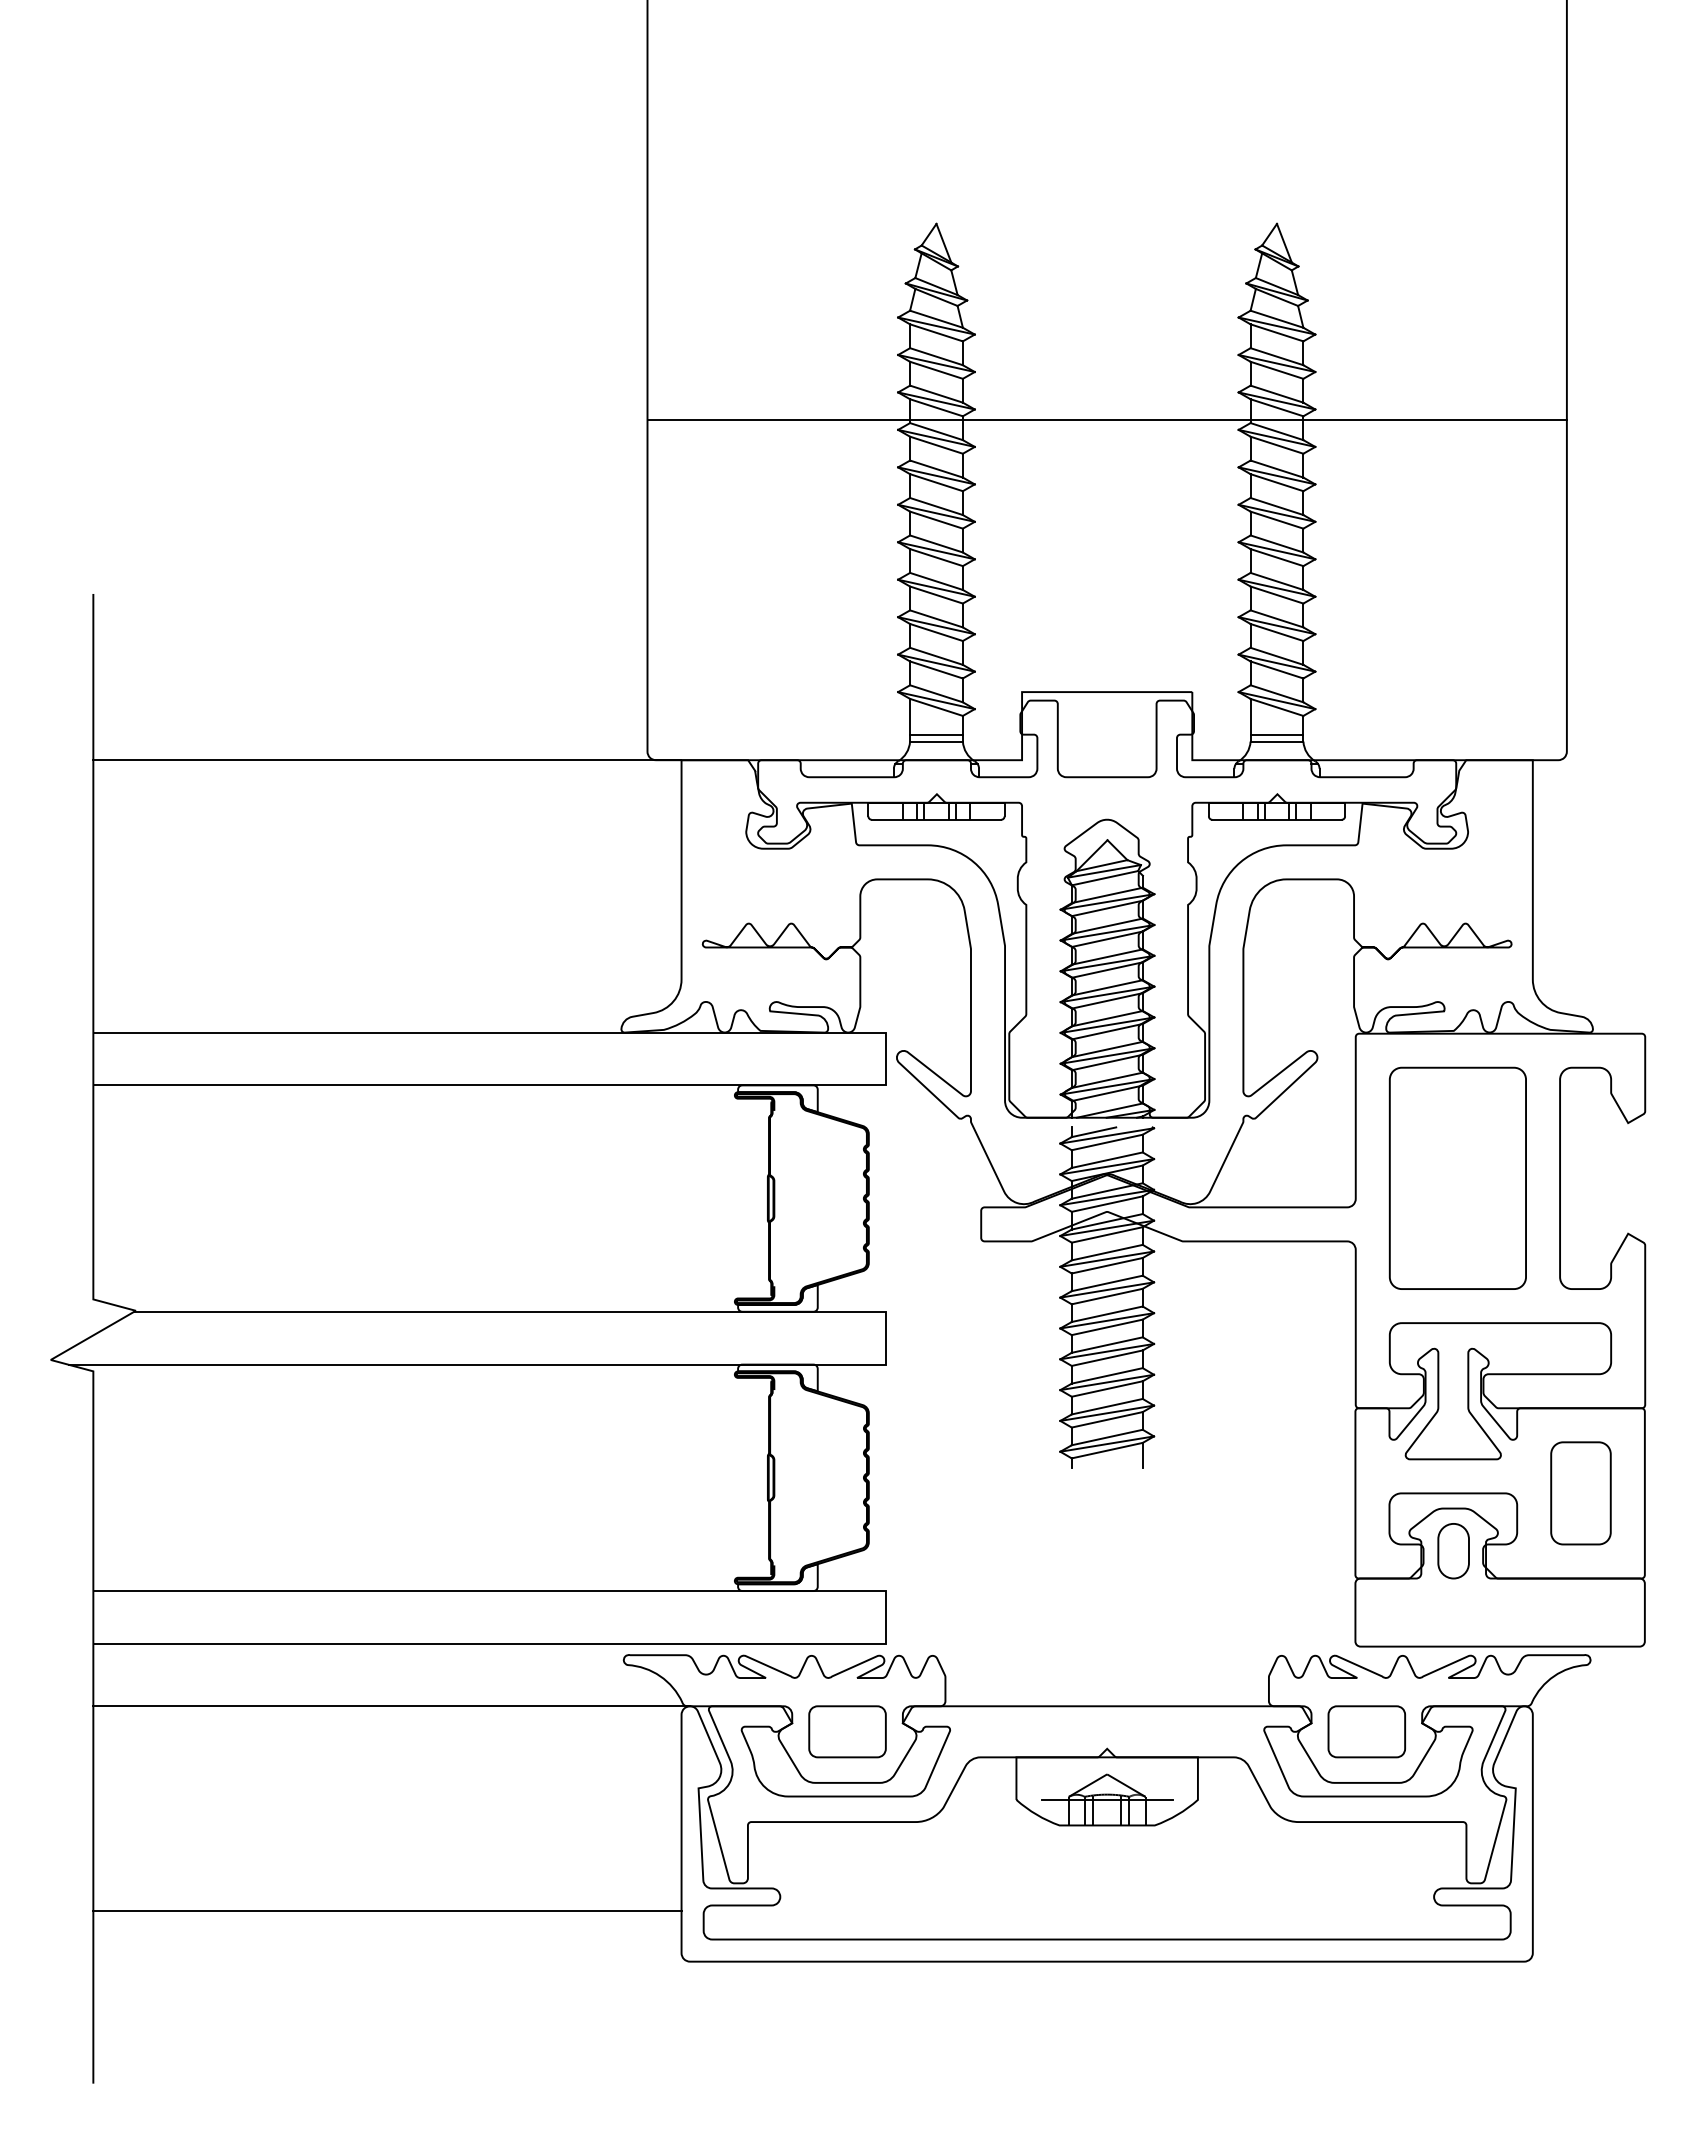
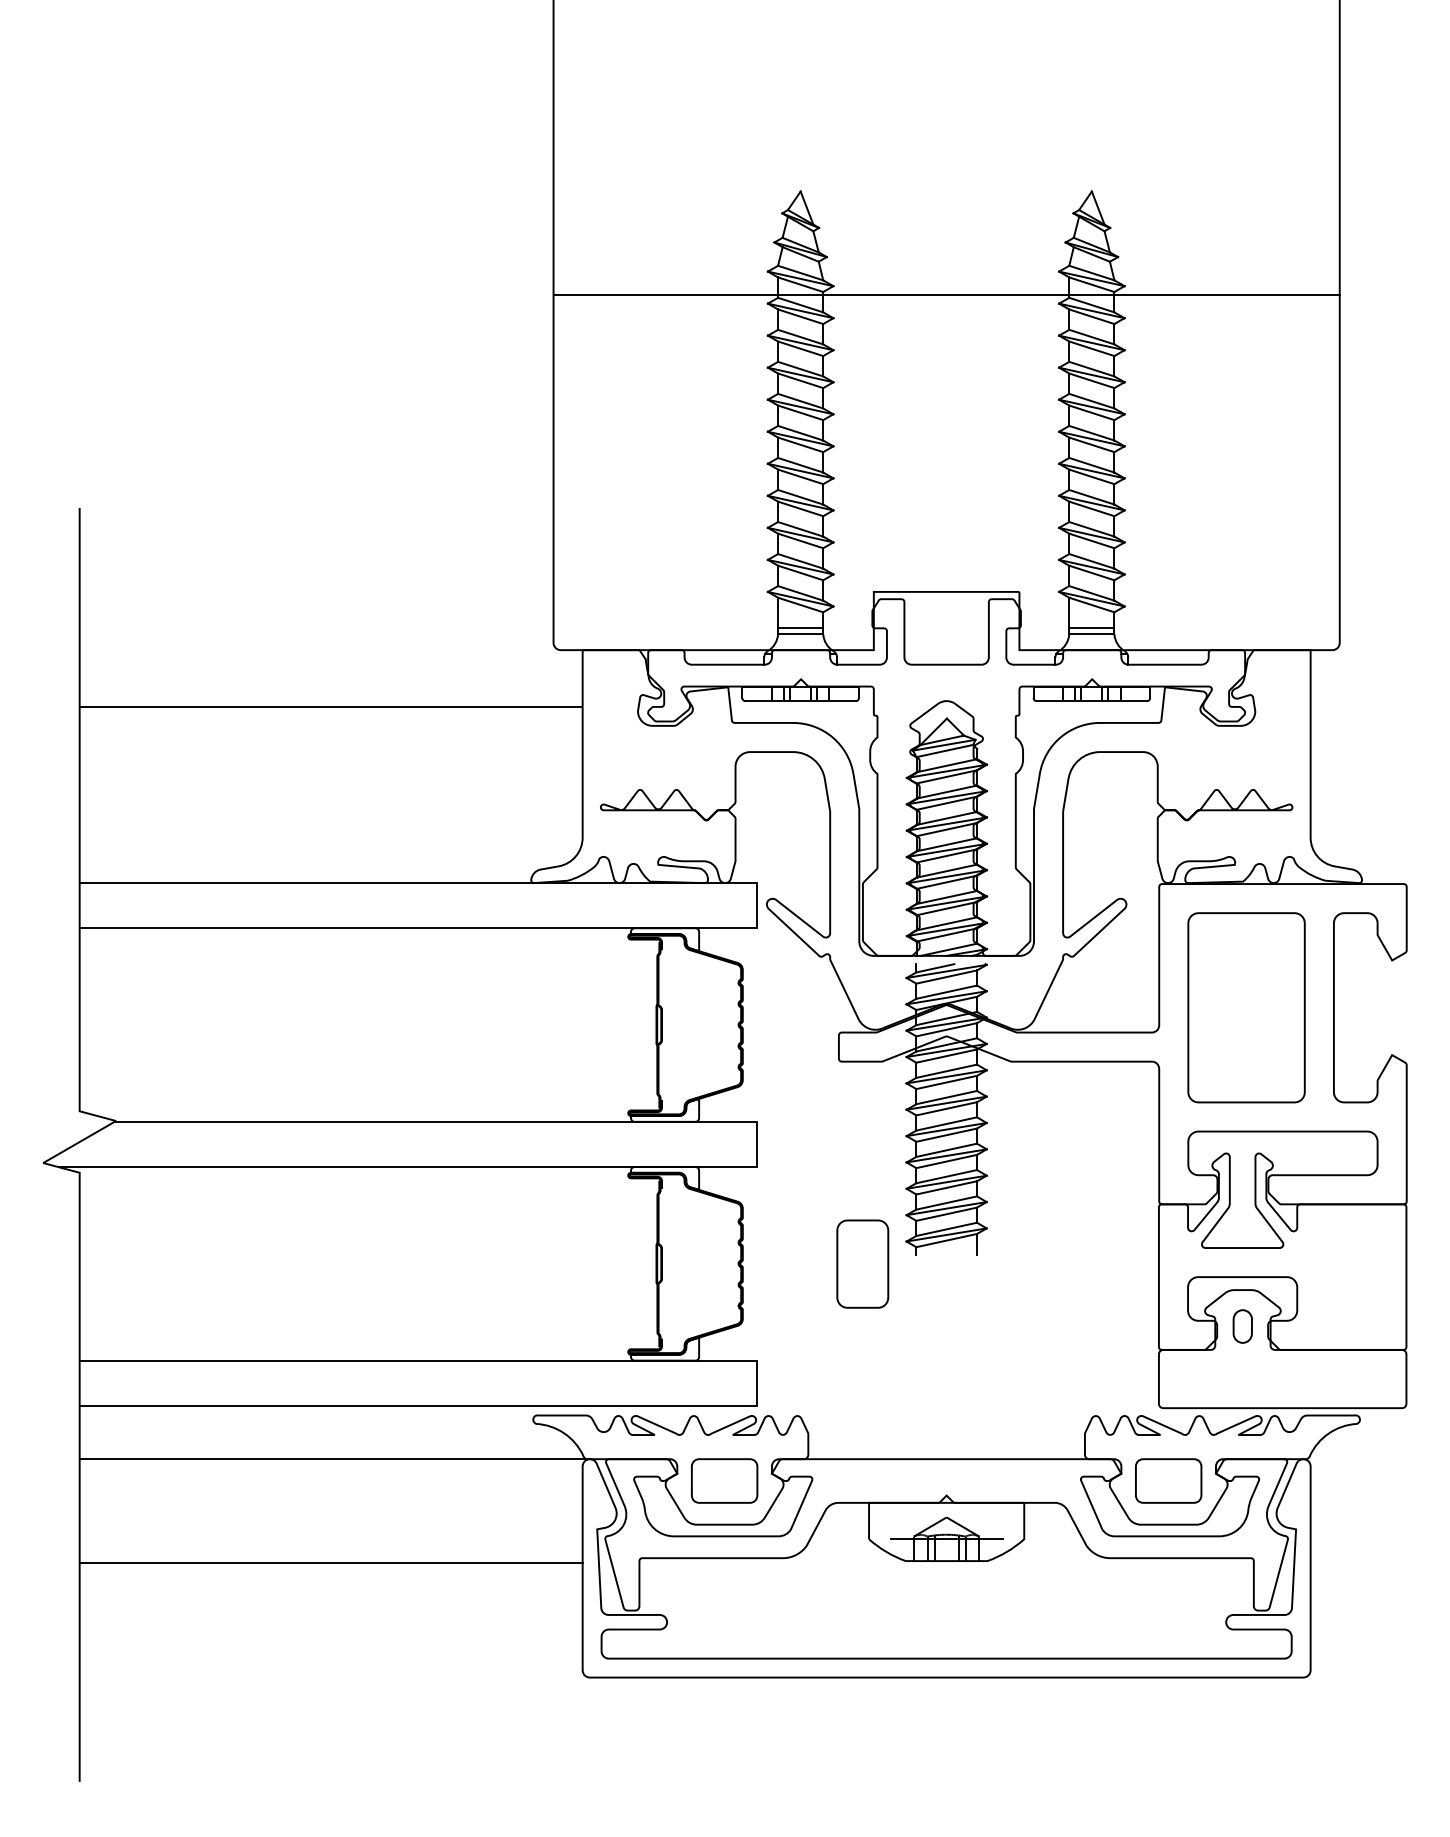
line: (1107, 419) -> (946, 294), moved
line: (386, 760) -> (330, 707), moved
part: (1580, 1492) -> (862, 1263), moved
part: (1453, 1551) -> (1242, 1326), size x0.7
line: (386, 1910) -> (330, 1562), moved

